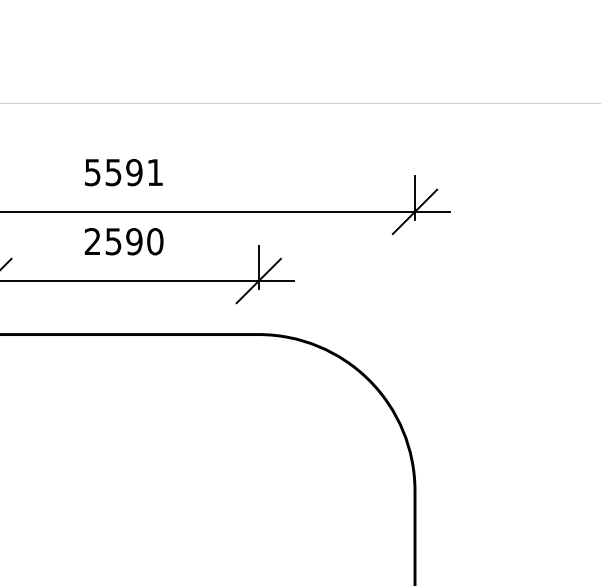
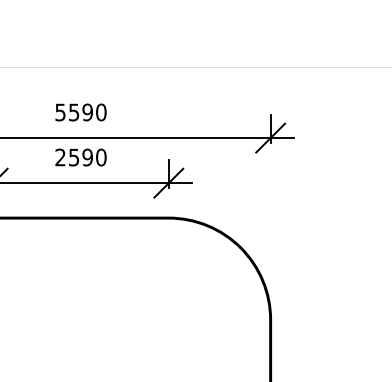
text: (155, 172) -> (101, 112), 5591 -> 5590

